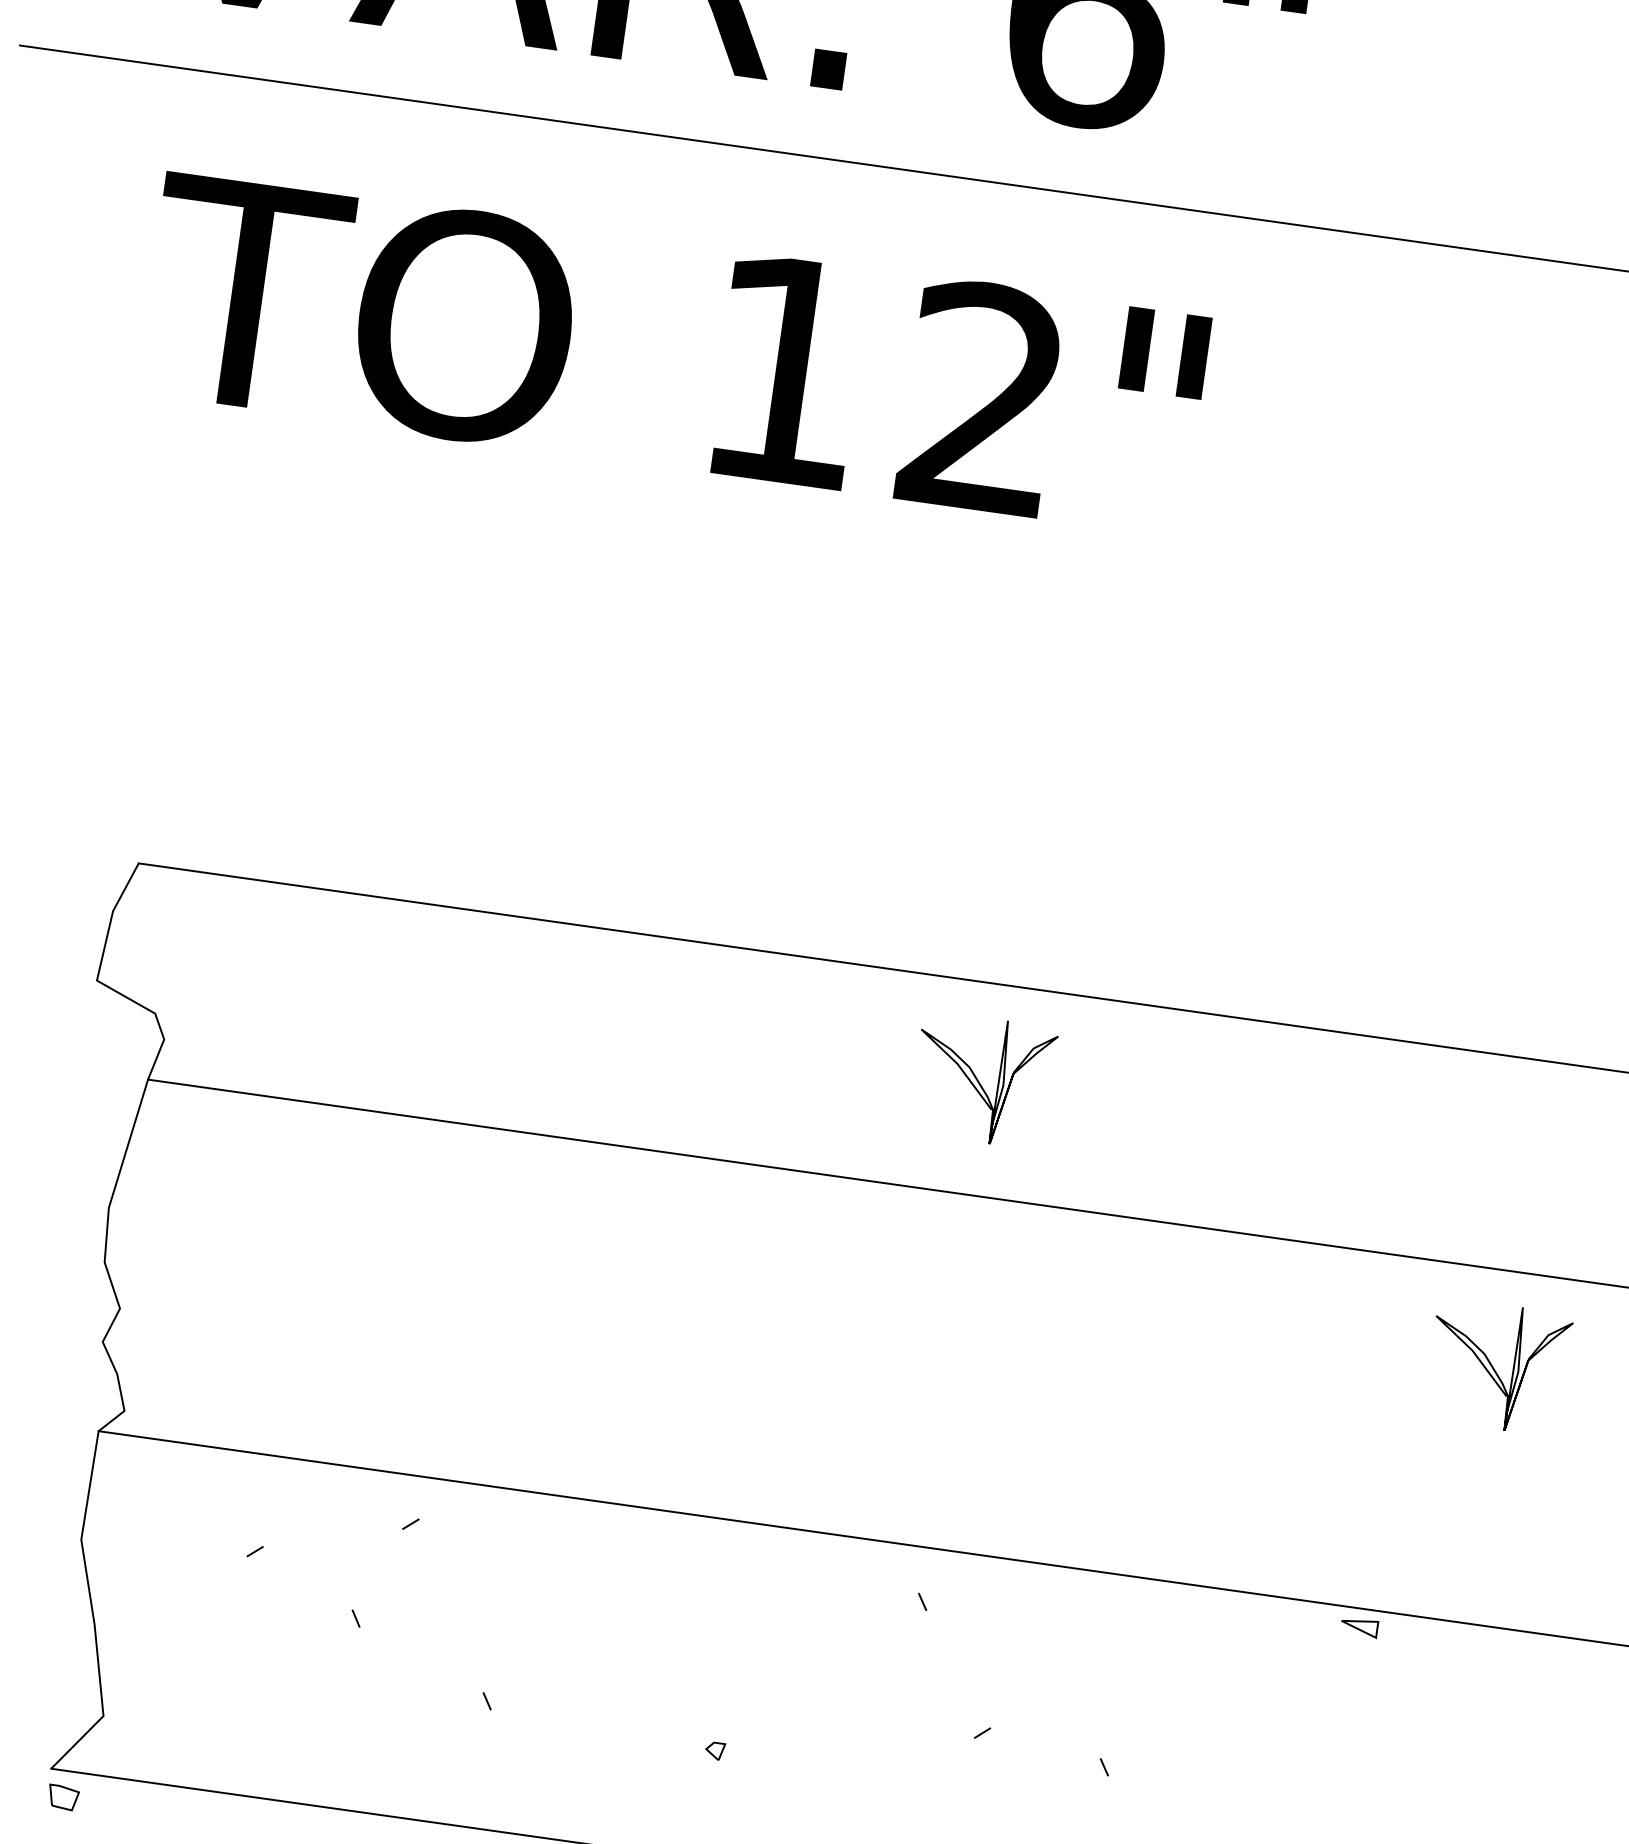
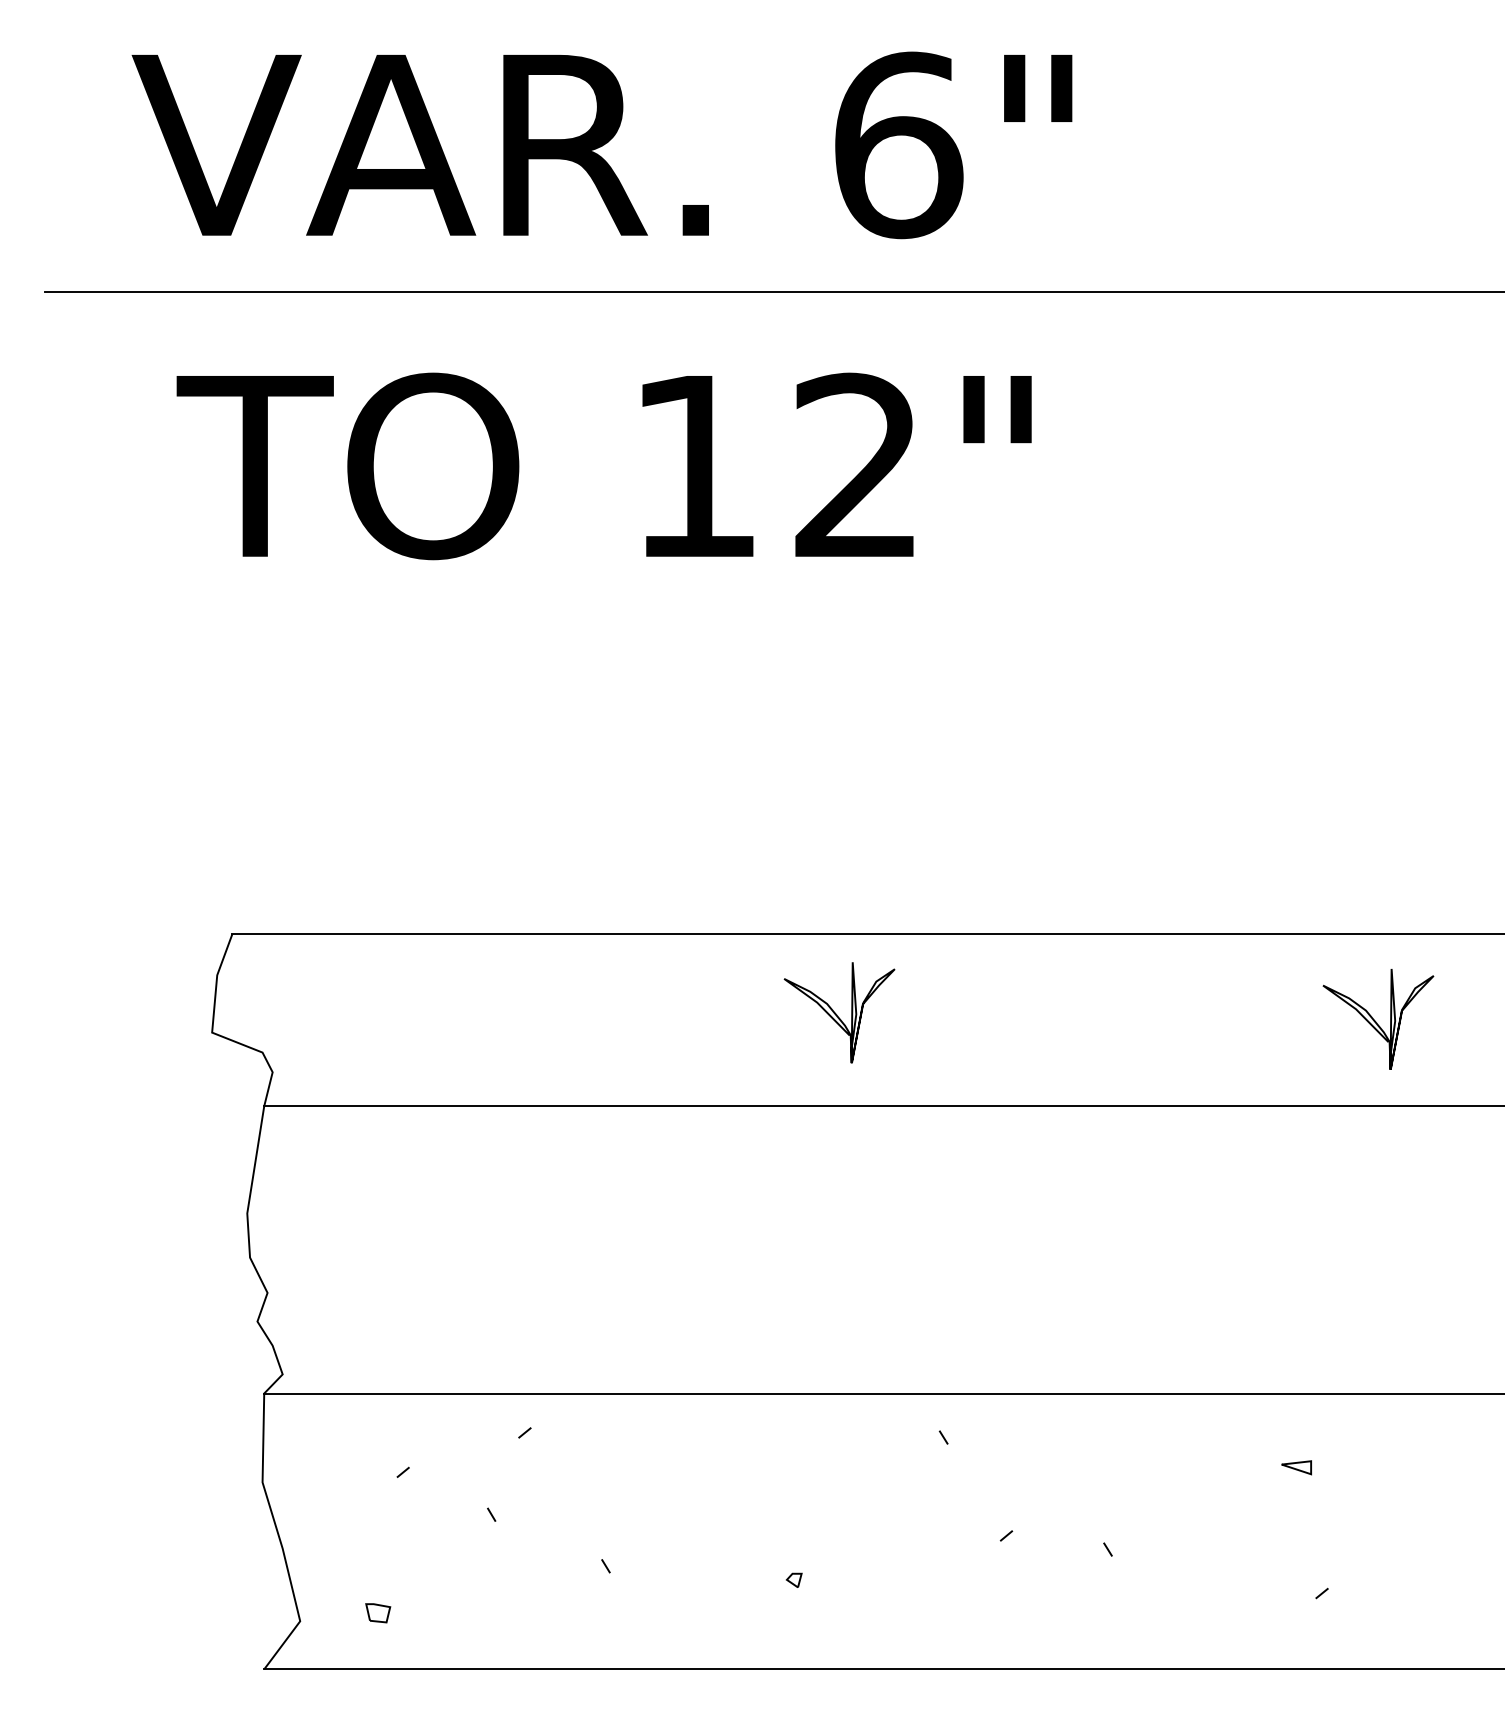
curve: (980, 1082) -> (837, 1014), moved
curve: (1495, 1369) -> (1376, 1021), moved
part: (1359, 1627) -> (1296, 1467), moved
part: (63, 1798) -> (378, 1613), moved

